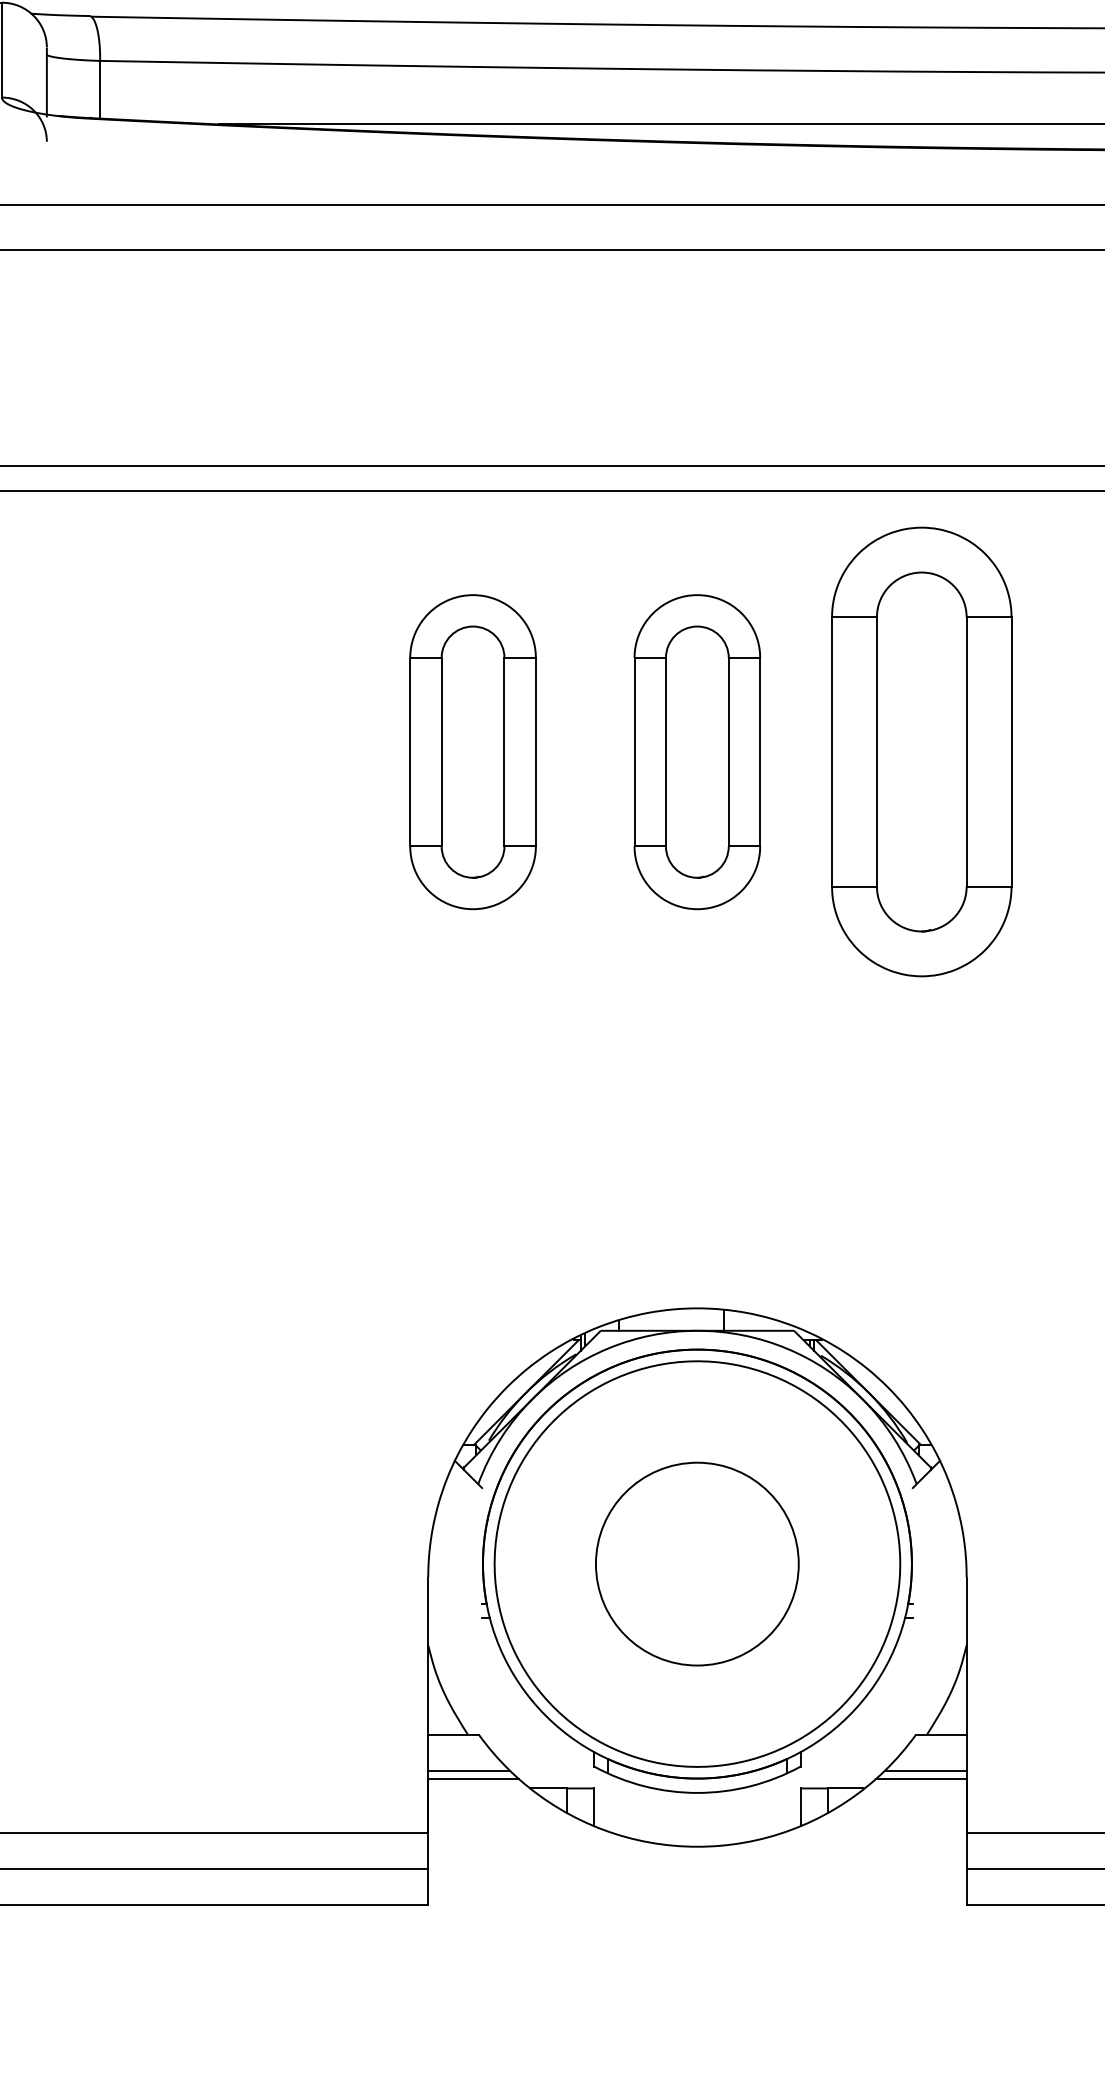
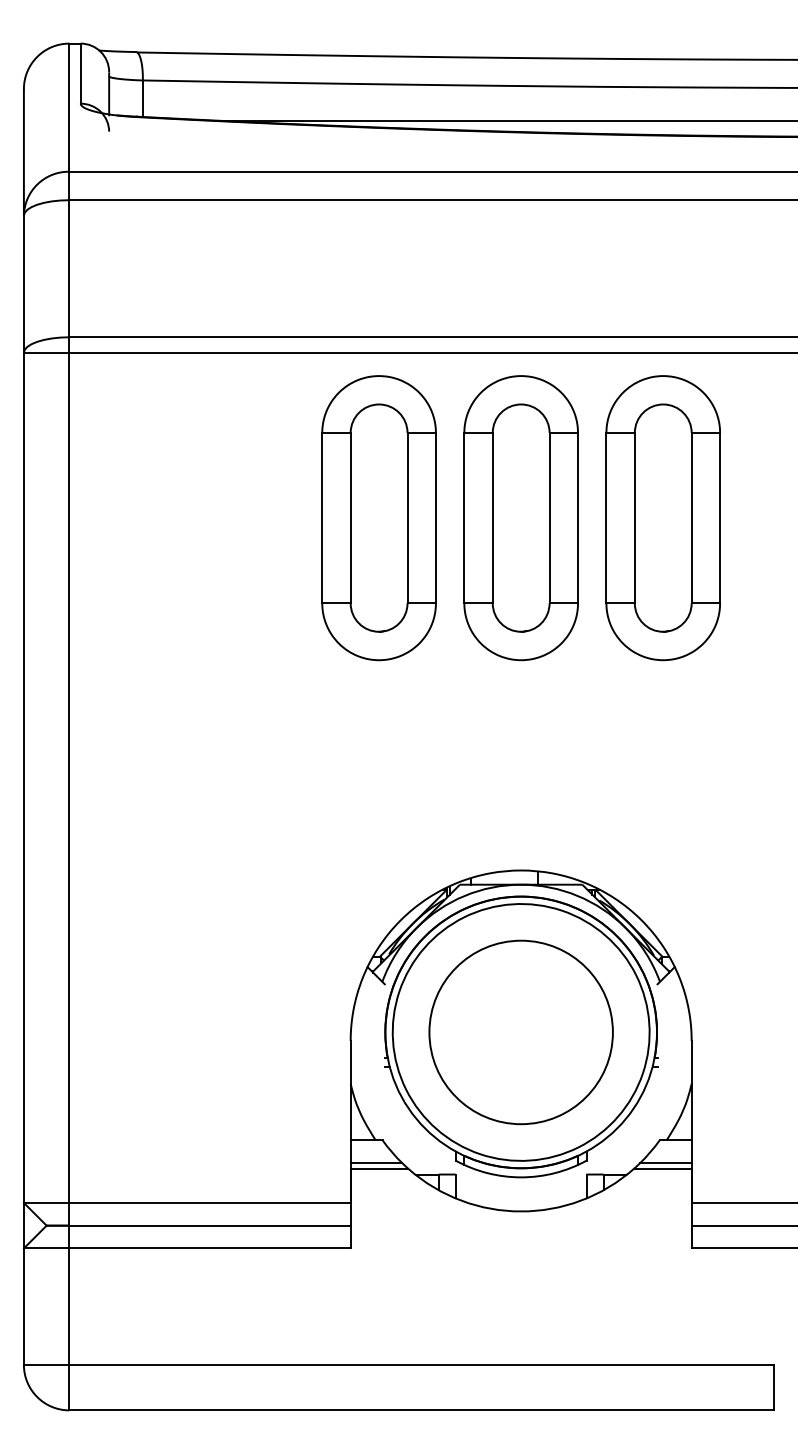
part: (472, 752) -> (378, 518), size x1.43
part: (696, 752) -> (520, 518), size x1.43
circle: (696, 1564) -> (520, 1032), size x1.43

